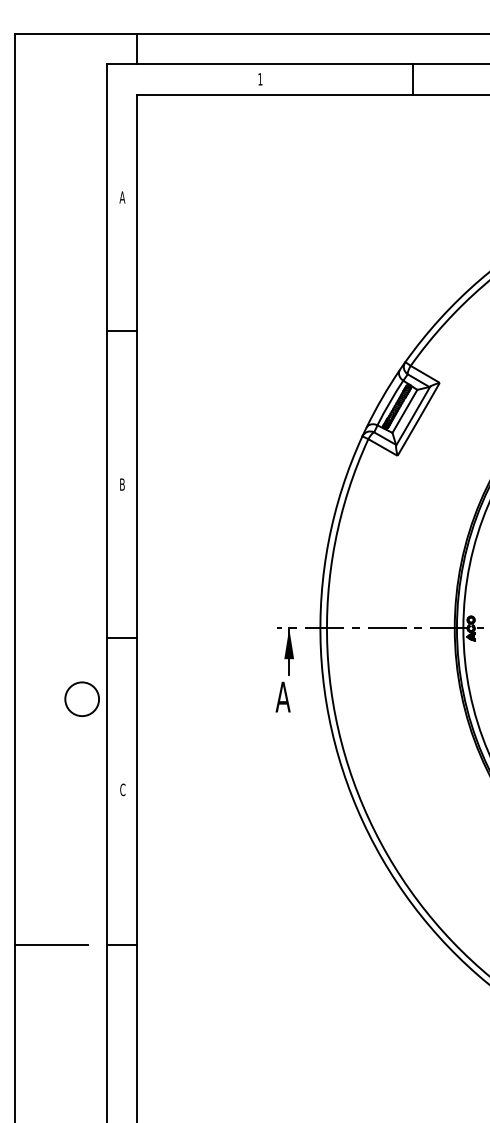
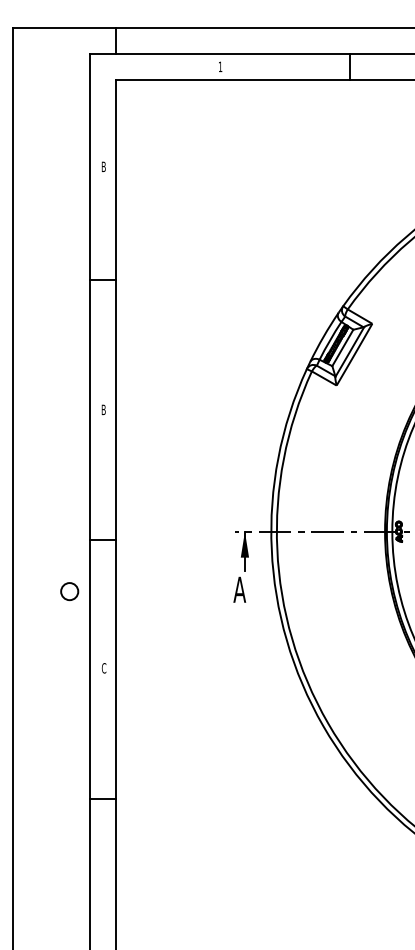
text: (122, 197) -> (103, 166), A -> B
circle: (82, 699) -> (69, 591), size x0.6
line: (51, 944) -> (43, 799), removed

